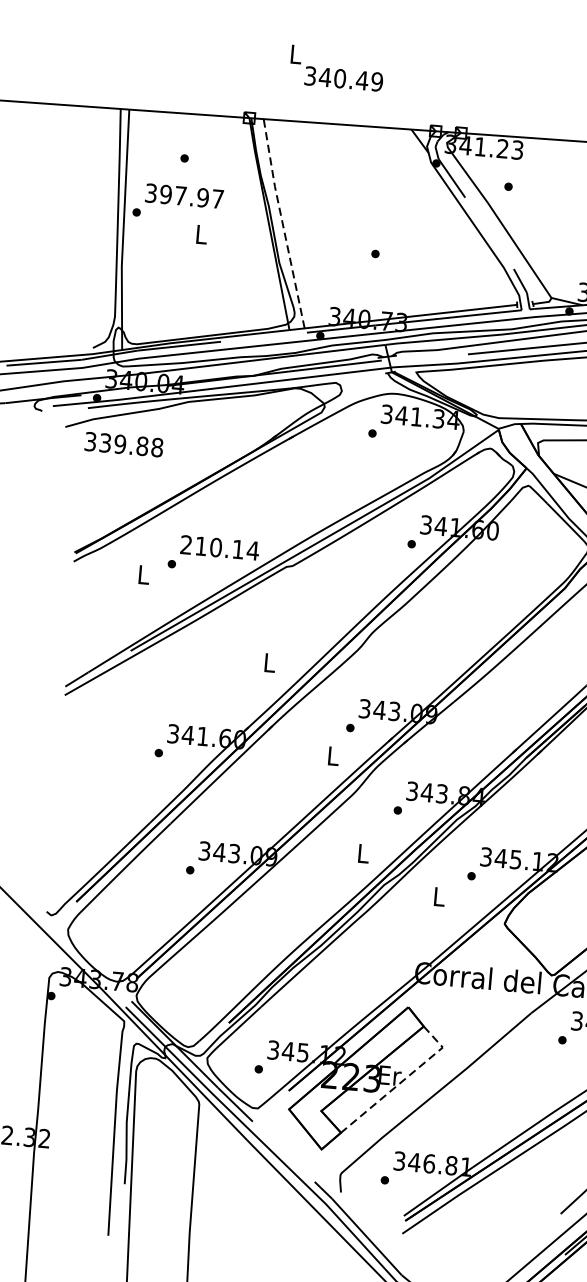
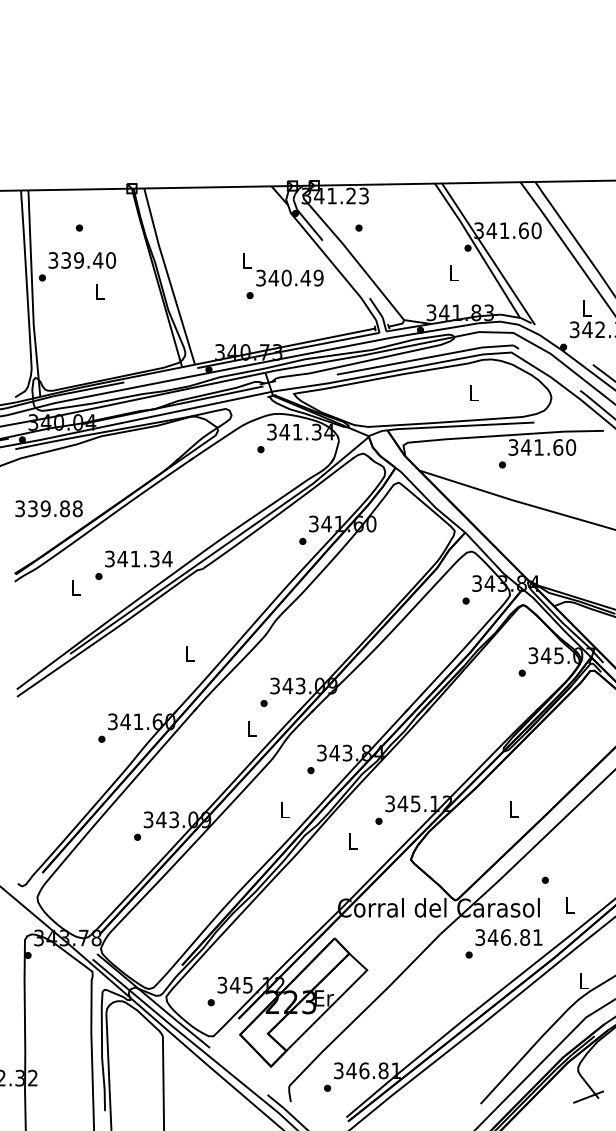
text: (337, 68) -> (283, 269), moved
text: (191, 196) -> (88, 260), 397.97 -> 339.40
line: (282, 223) -> (168, 276), dashed -> solid
text: (123, 444) -> (48, 508), moved
text: (212, 546) -> (132, 558), 210.14 -> 341.34
line: (402, 1080) -> (335, 1001), dashed -> solid

